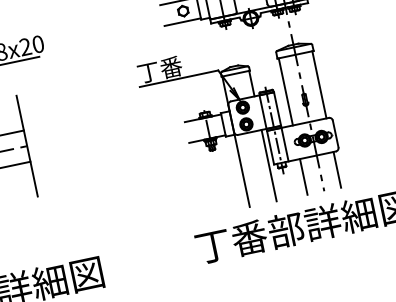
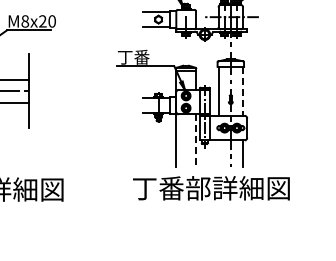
line: (320, 84) -> (243, 91), solid -> dashed
line: (268, 165) -> (195, 140), solid -> dashed
line: (303, 176) -> (218, 153), removed

